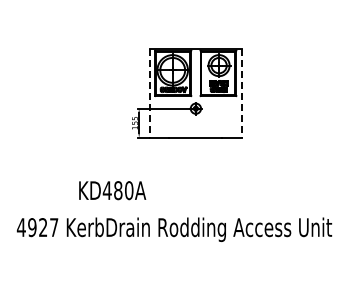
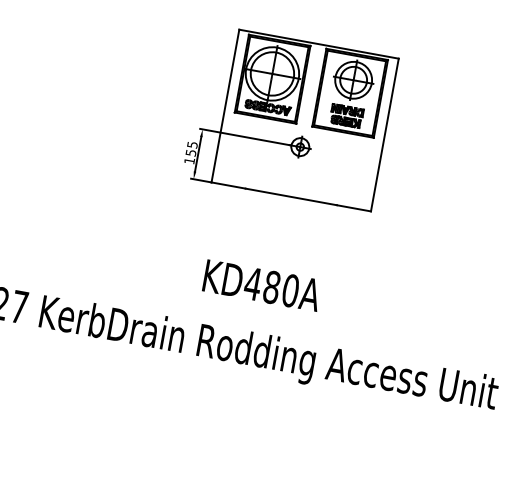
line: (149, 93) -> (225, 106), dashed -> solid
line: (242, 93) -> (385, 135), dashed -> solid
text: (112, 190) -> (262, 285), moved

